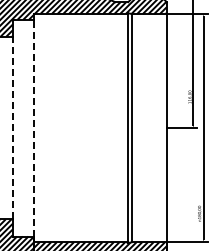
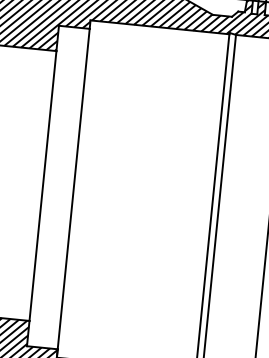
line: (12, 127) -> (42, 184), dashed -> solid
line: (33, 127) -> (73, 188), dashed -> solid

